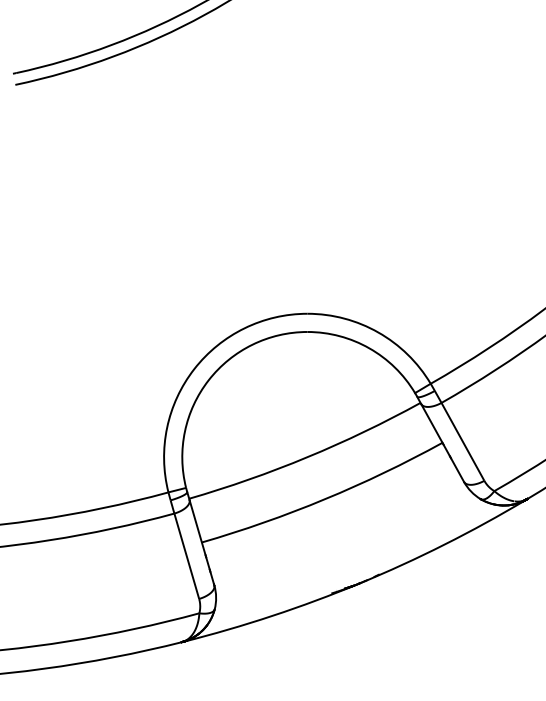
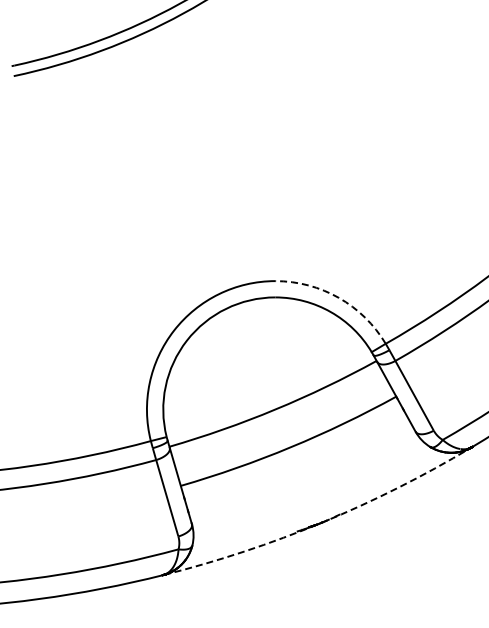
arc: (377, 332) -> (338, 297), solid -> dashed
arc: (360, 583) -> (322, 522), solid -> dashed

